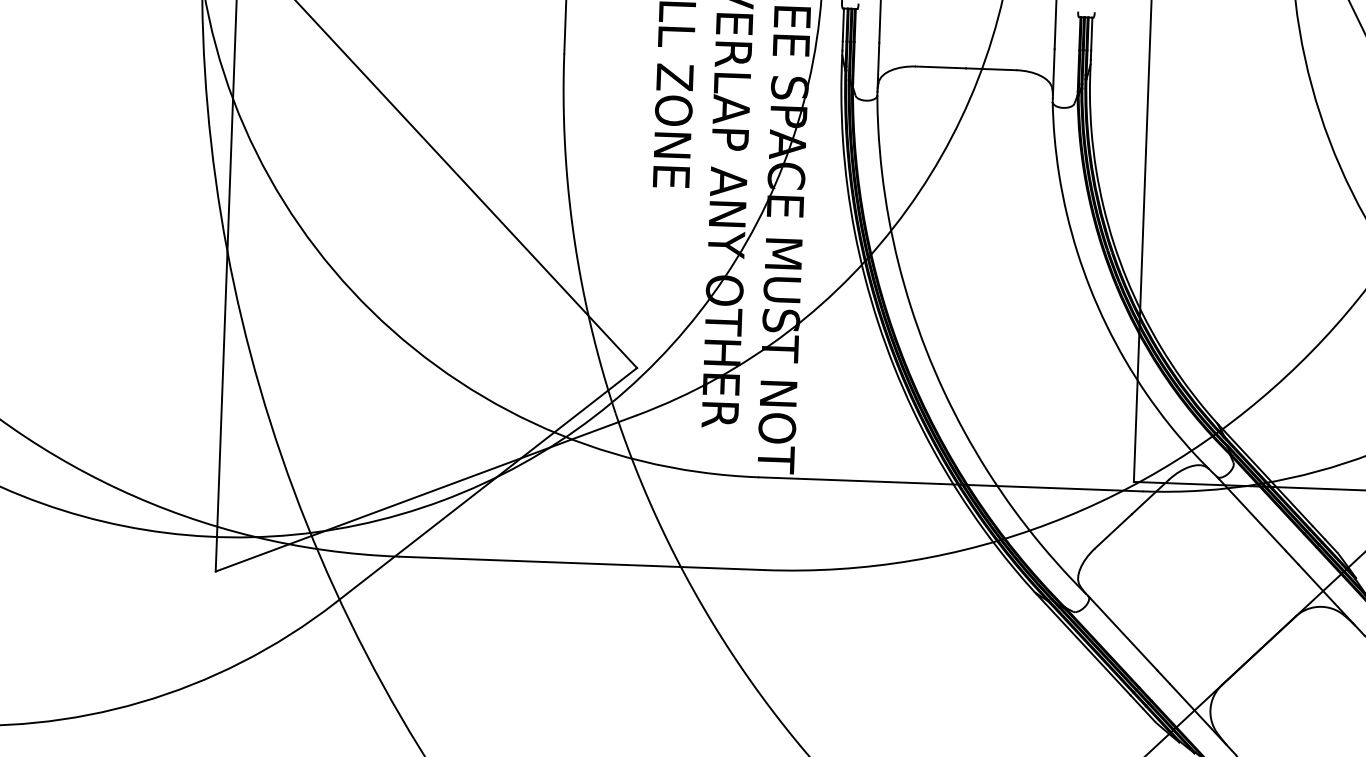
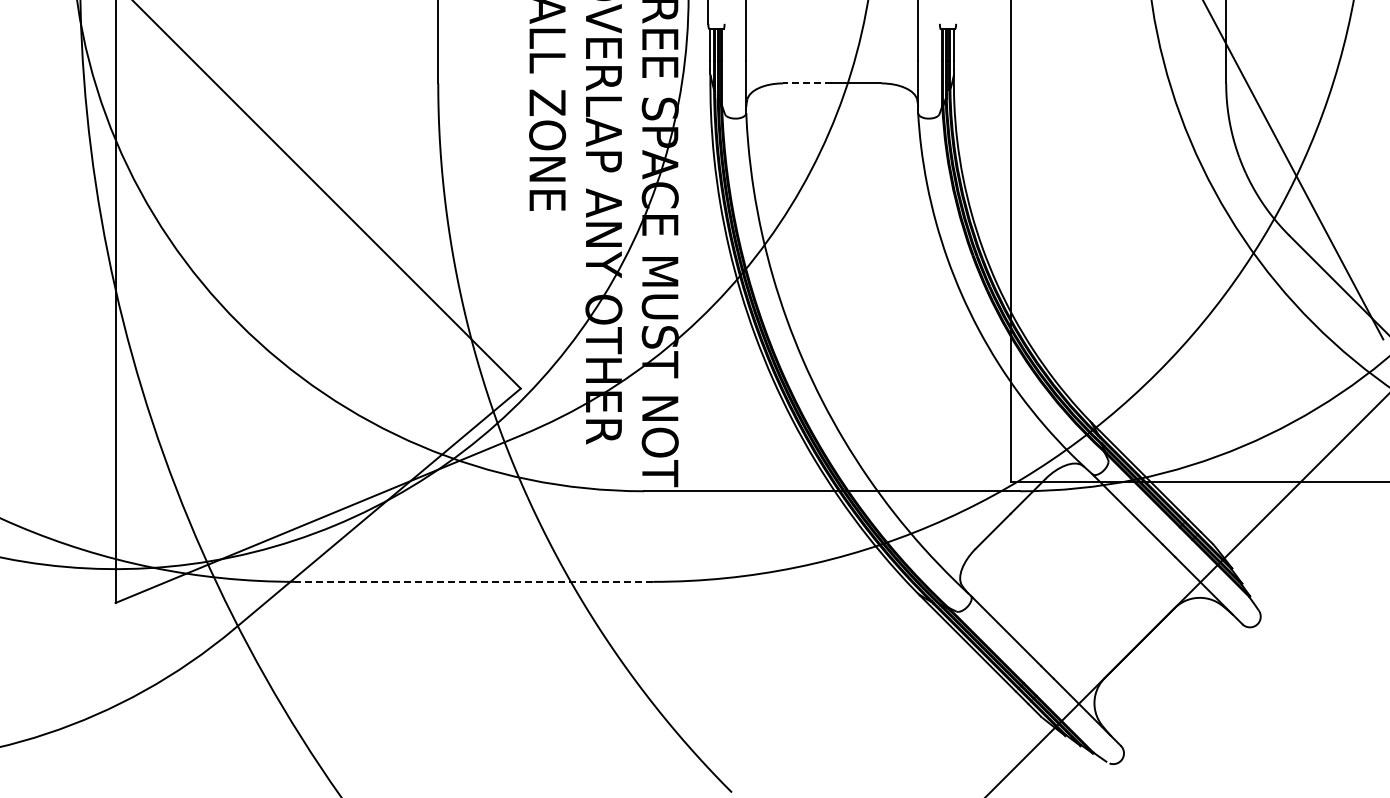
line: (940, 67) -> (807, 83), solid -> dashed
line: (581, 563) -> (473, 581), solid -> dashed

